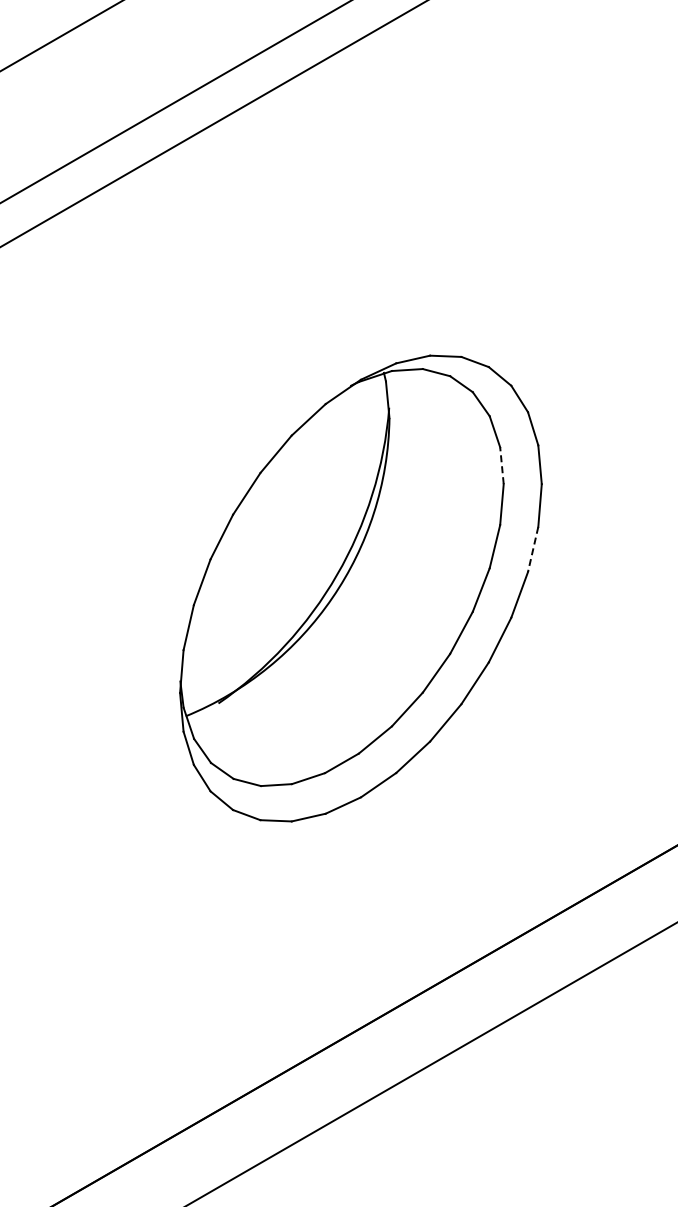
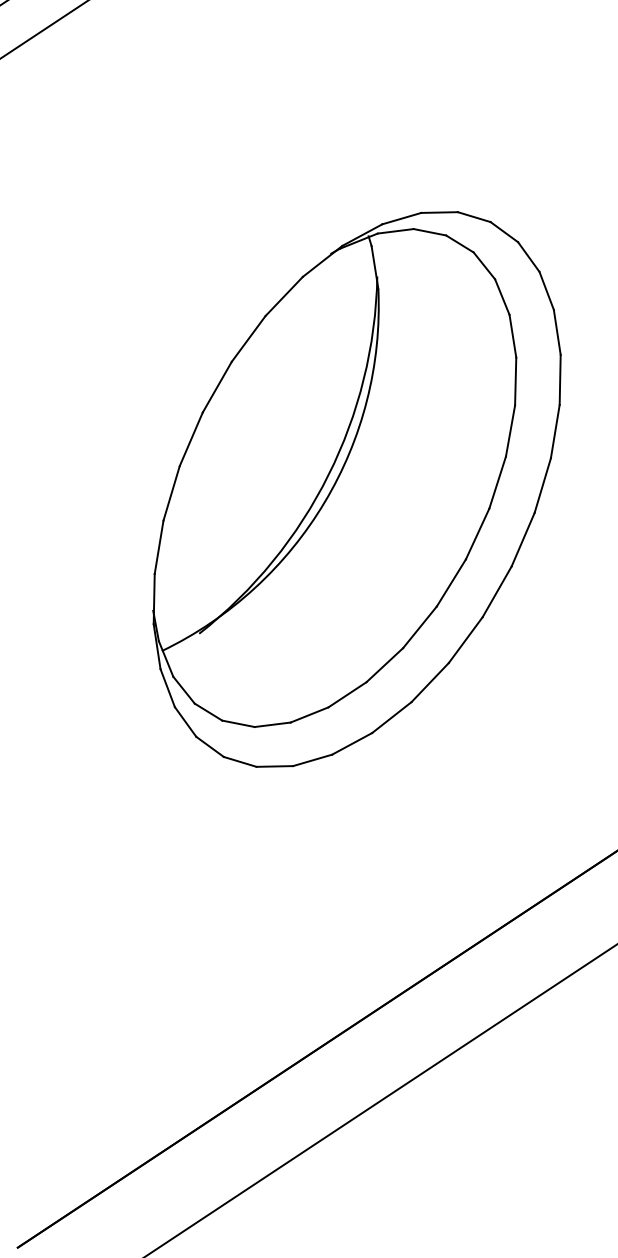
line: (501, 465) -> (512, 335), dashed -> solid
line: (533, 549) -> (555, 431), dashed -> solid

